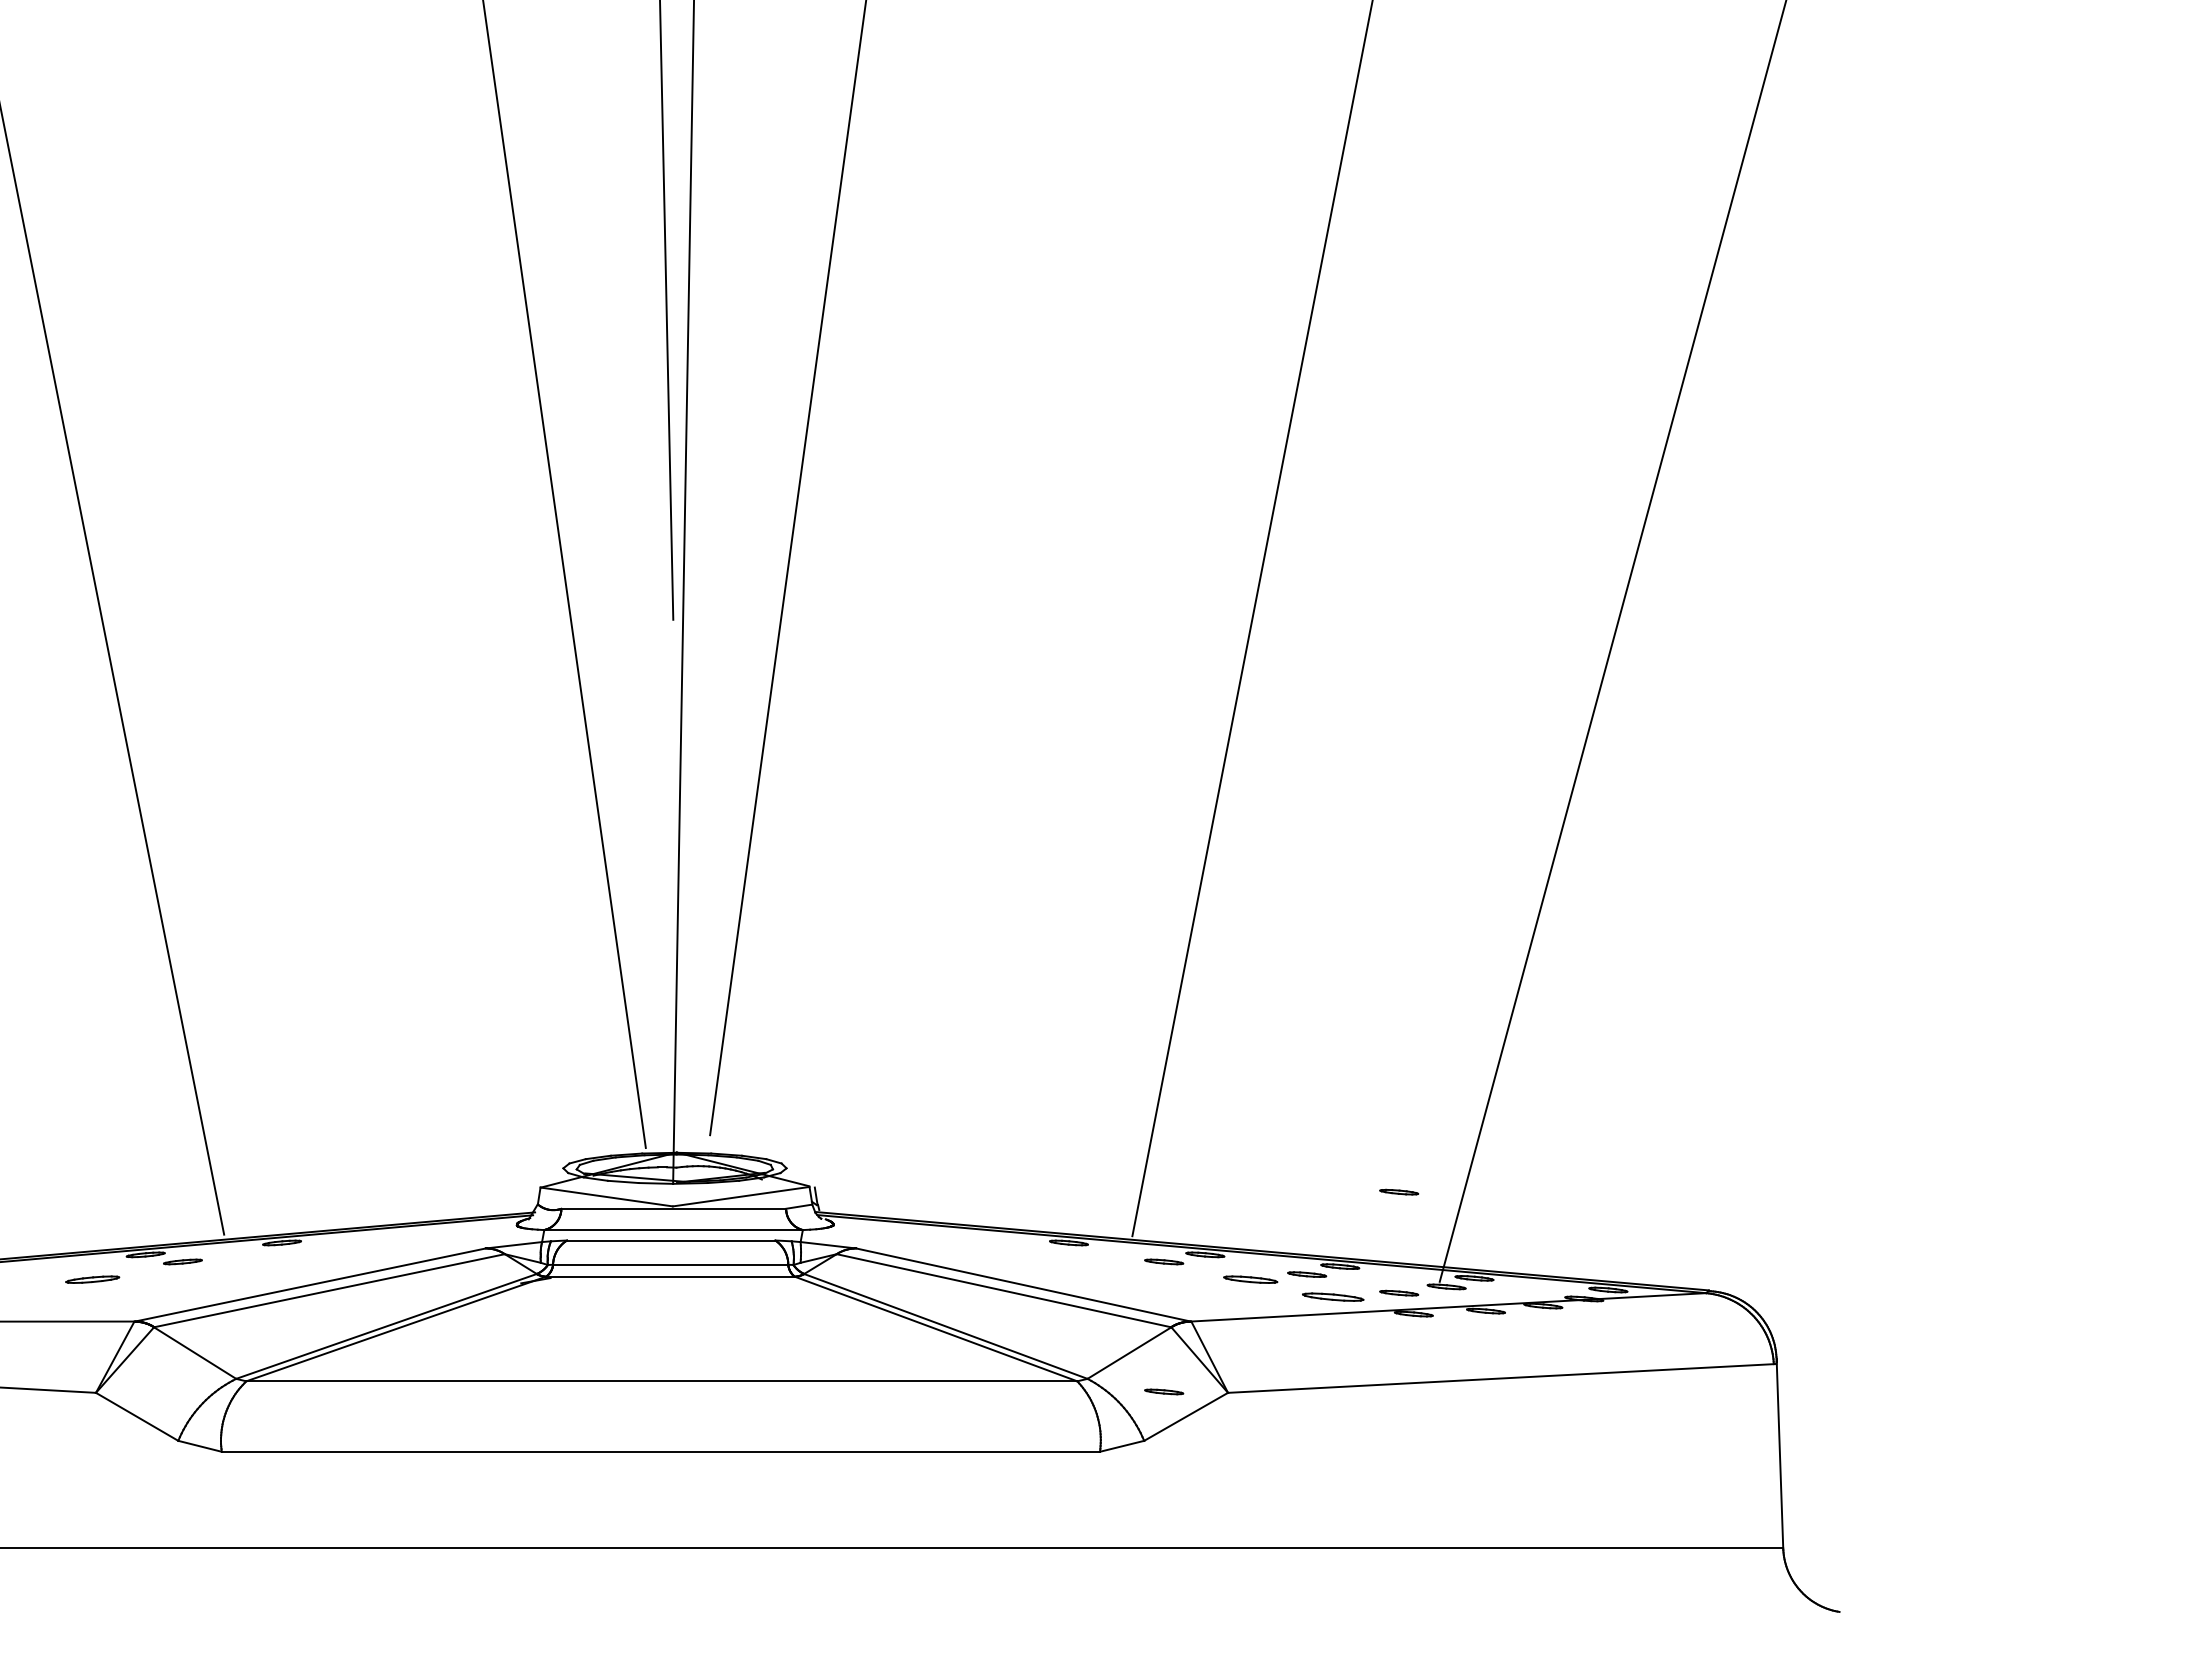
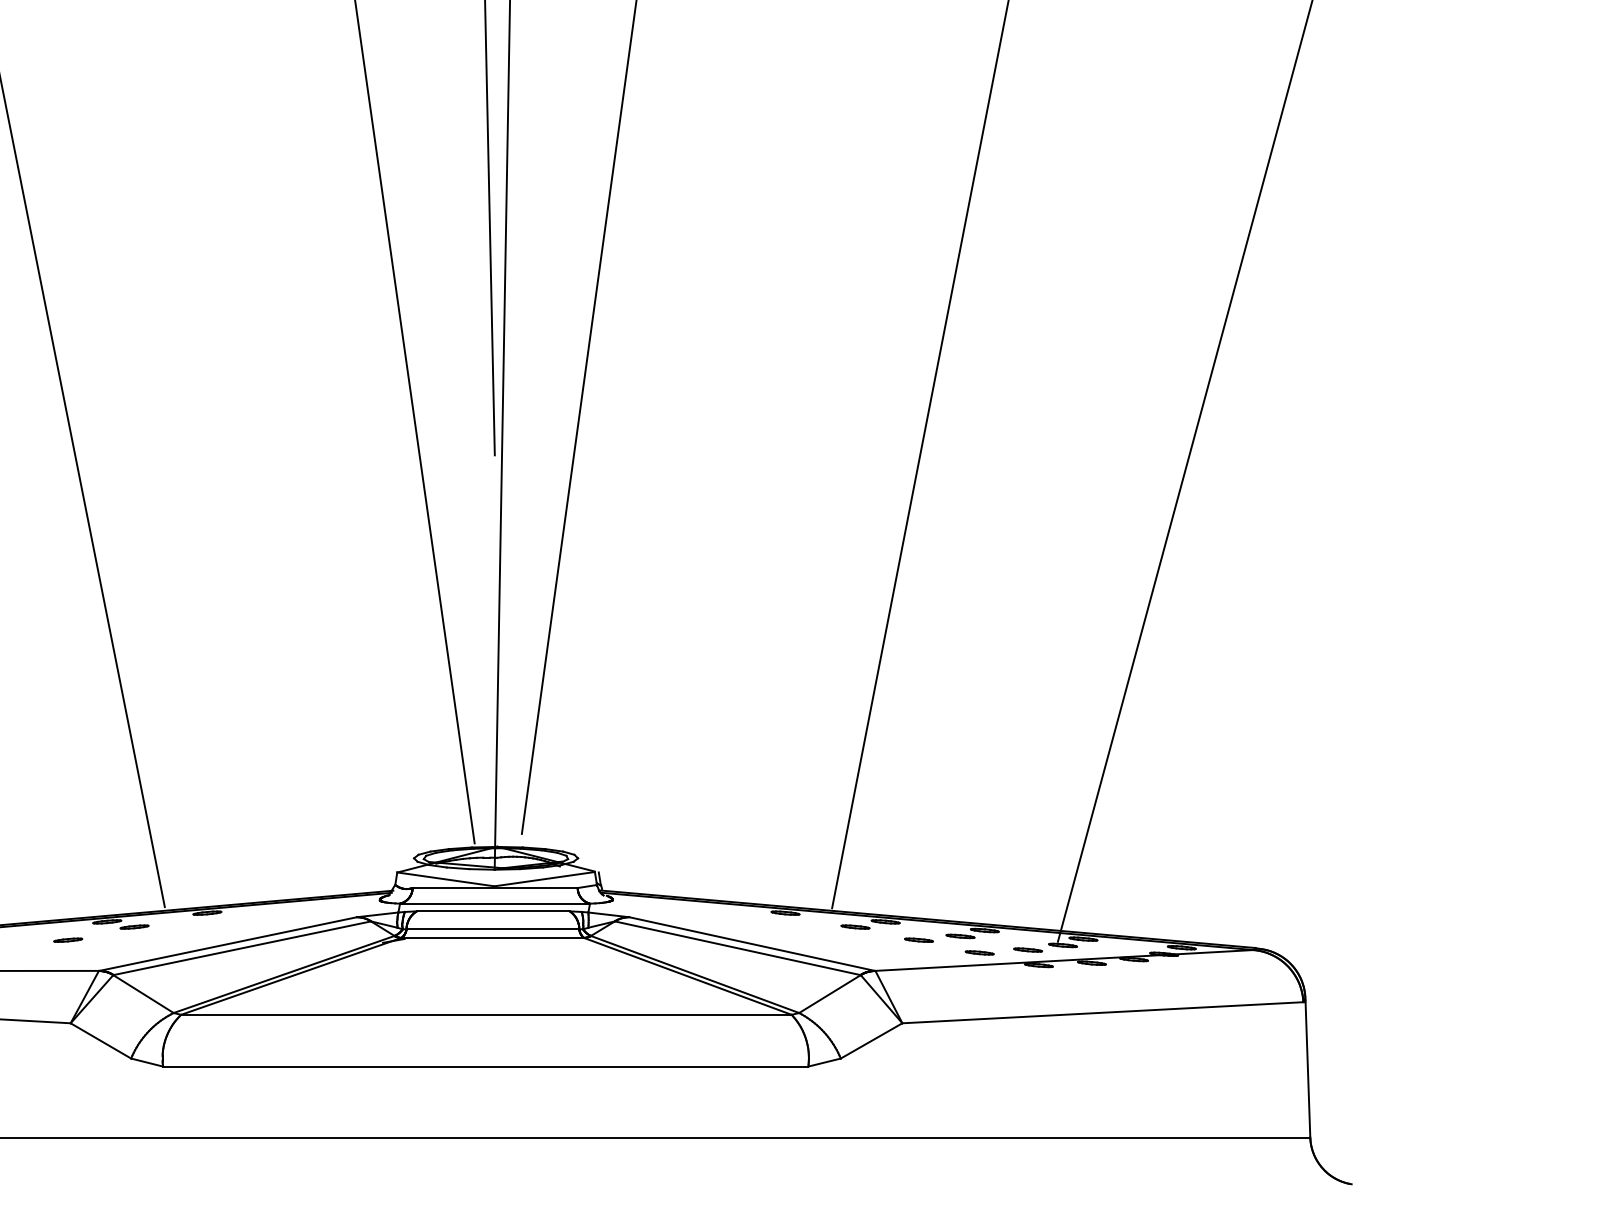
part: (1399, 1191) -> (1028, 875), removed
part: (92, 1279) -> (68, 940), size x0.71
part: (1250, 1279) -> (918, 940), size x0.71
part: (1333, 1296) -> (979, 952), size x0.62
part: (1164, 1391) -> (855, 1022), removed

